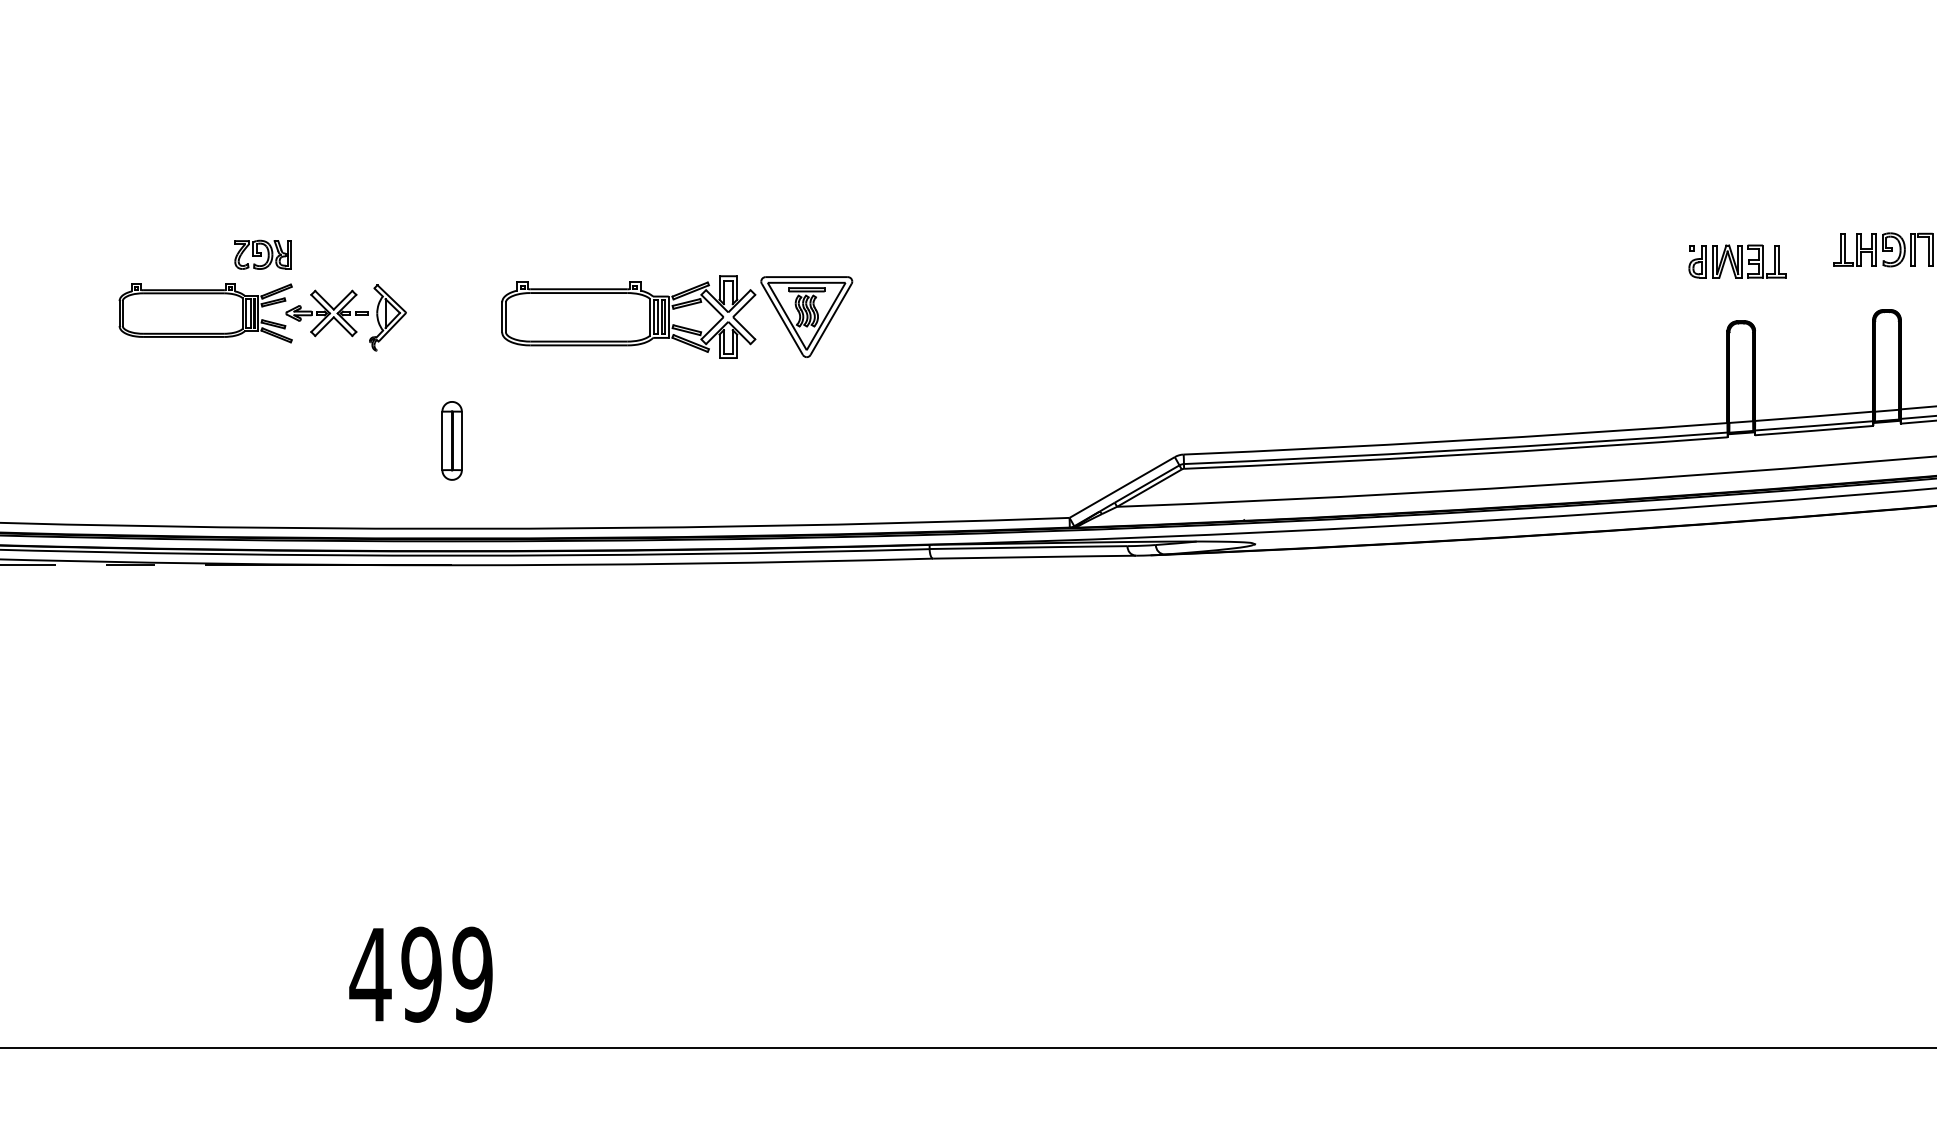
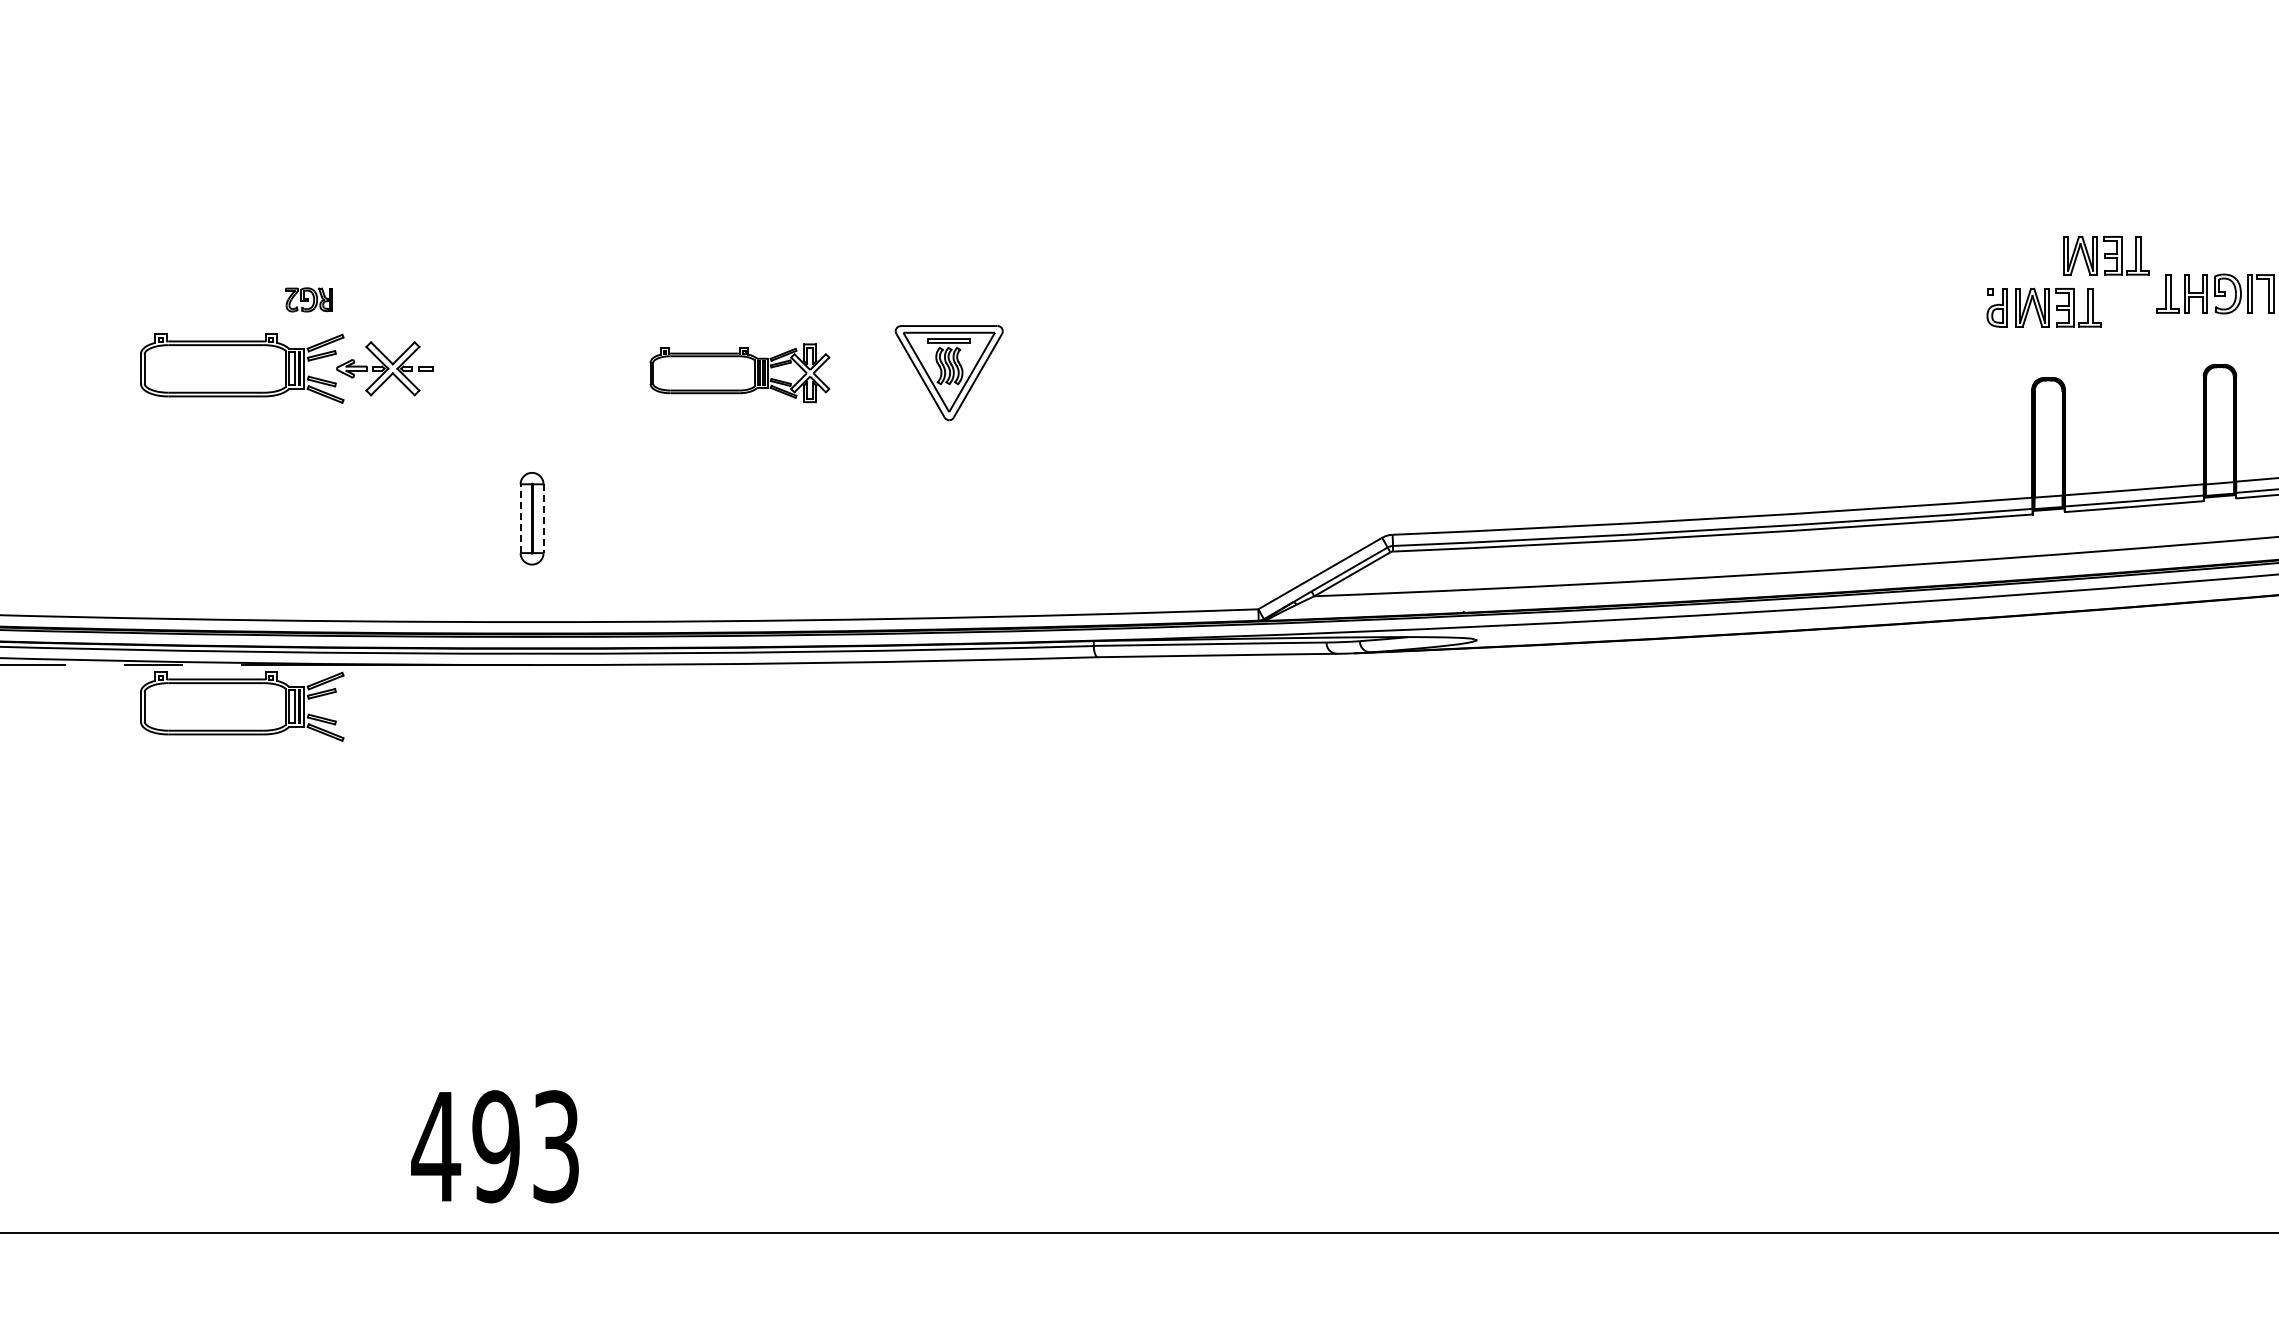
part: (1790, 217) -> (2106, 255), added
part: (262, 254) -> (308, 299), size x0.7
part: (387, 317) -> (456, 373), removed
part: (628, 317) -> (739, 373), size x0.6
line: (442, 440) -> (520, 518), solid -> dashed
line: (461, 441) -> (543, 519), solid -> dashed
part: (205, 600) -> (242, 706), added
text: (472, 974) -> (555, 1146), 499 -> 493

